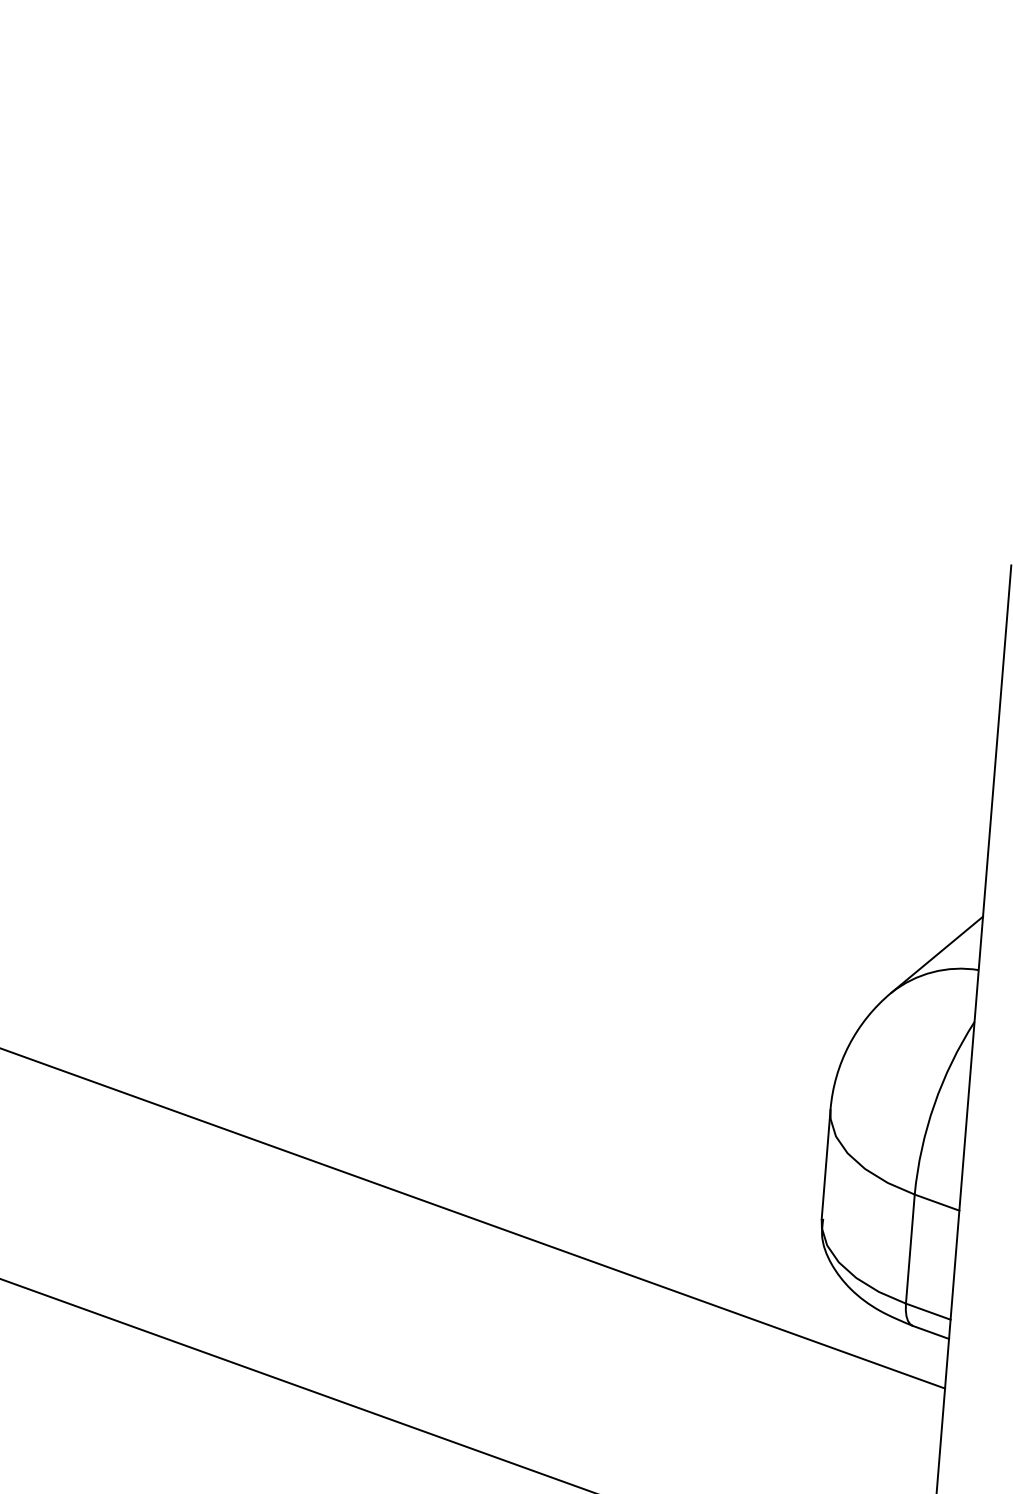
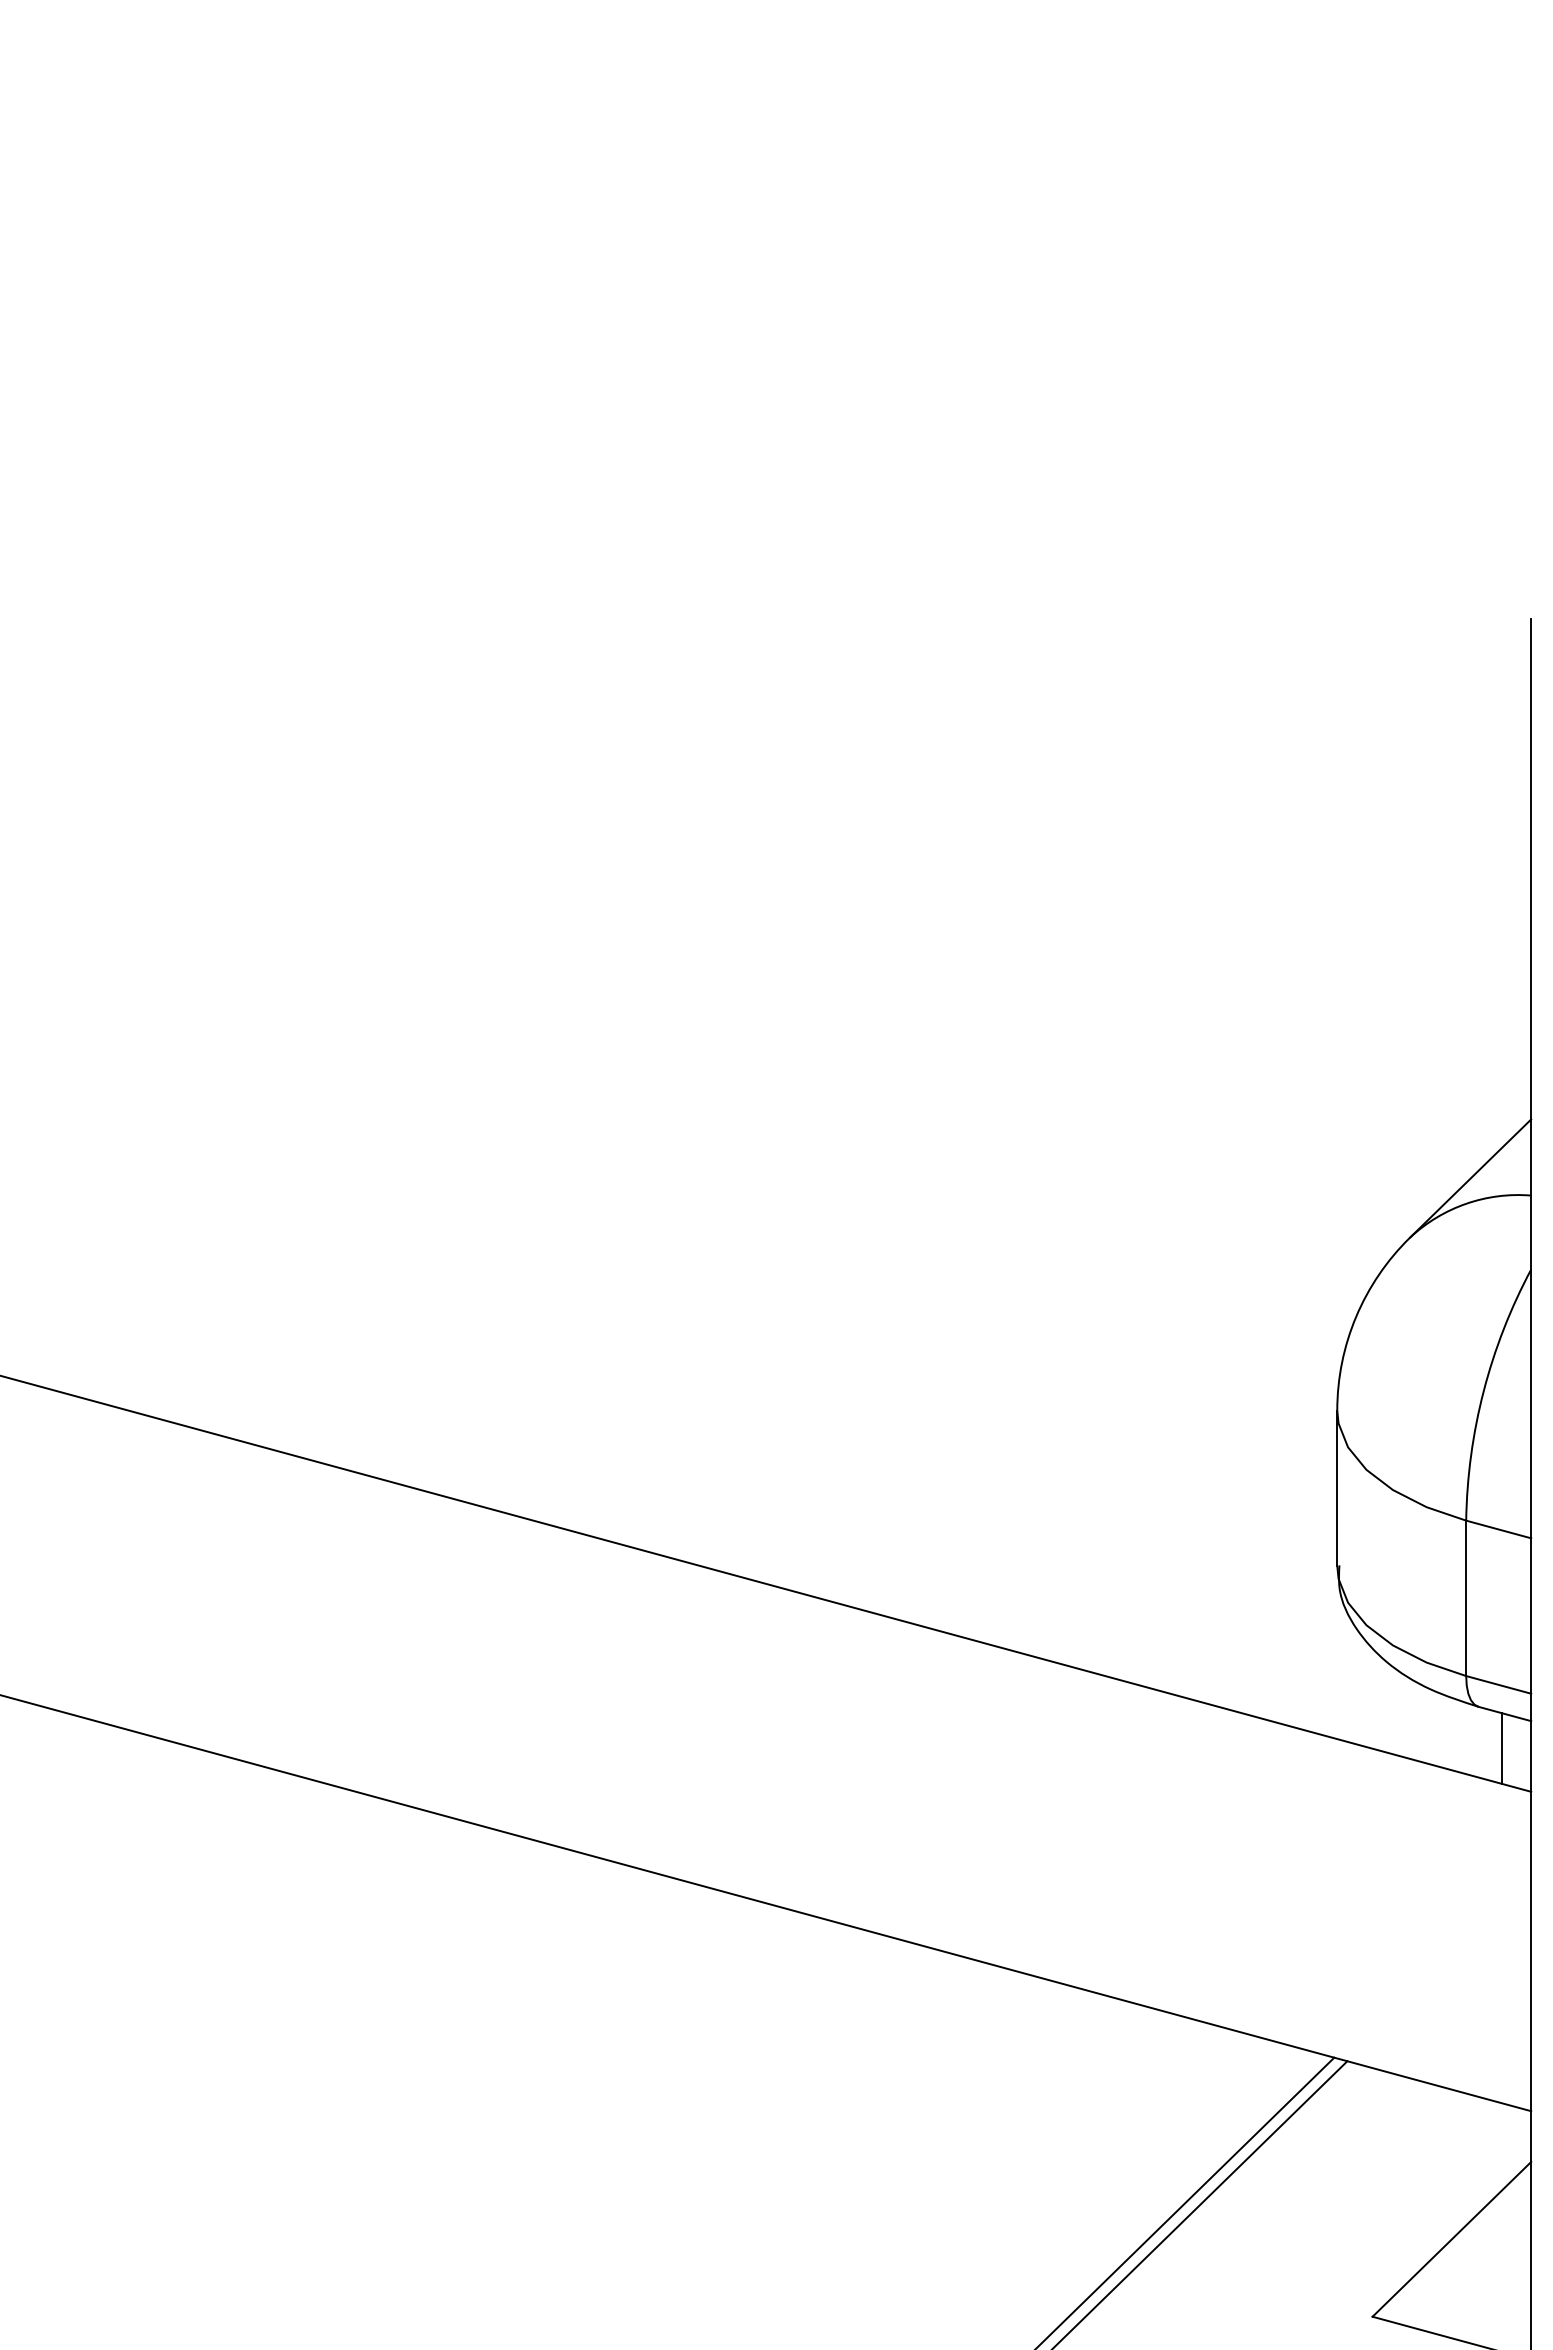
line: (927, 1356) -> (1502, 1748), added

